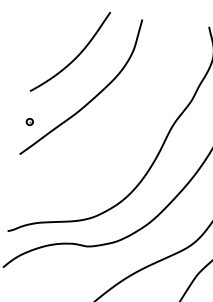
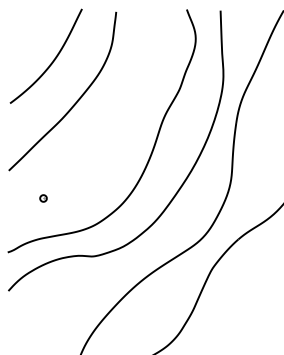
part: (29, 122) -> (43, 198), moved

